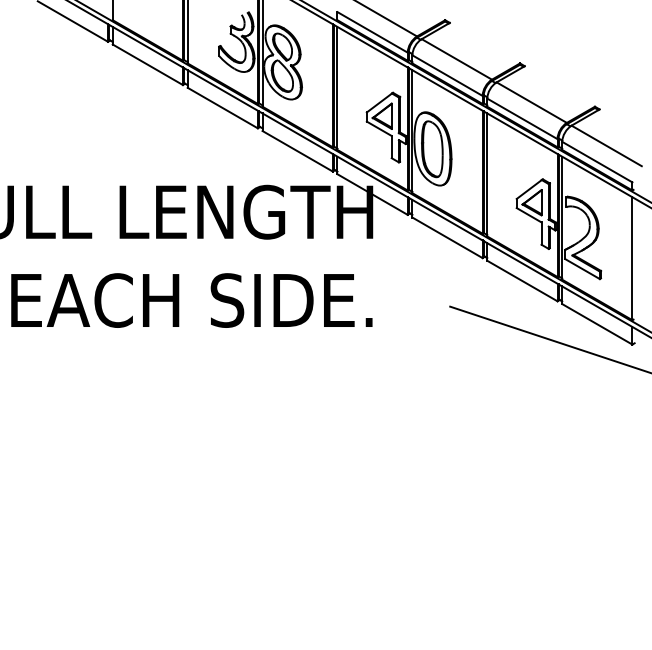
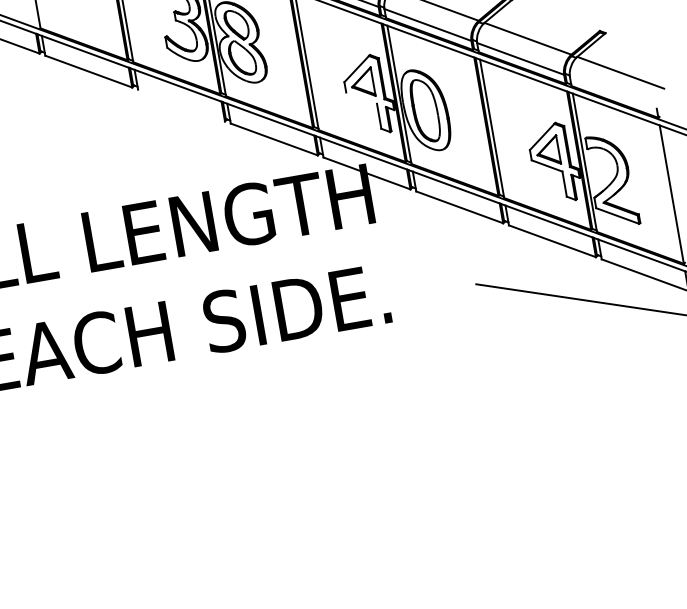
line: (222, 107) -> (181, 104), removed
line: (378, 128) -> (360, 97), removed
line: (597, 161) -> (613, 92), removed

